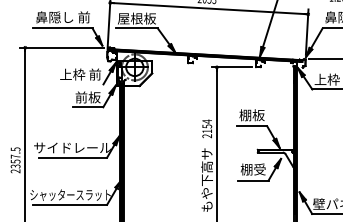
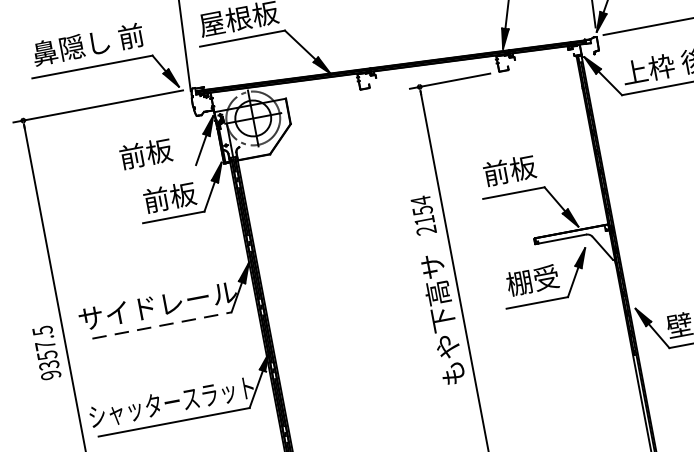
text: (80, 74) -> (145, 153), 上枠 前 -> 前板
text: (245, 115) -> (496, 173), 棚板 -> 前板
line: (73, 157) -> (163, 324), solid -> dashed
text: (16, 171) -> (52, 375), 2357.5 -> 9357.5

